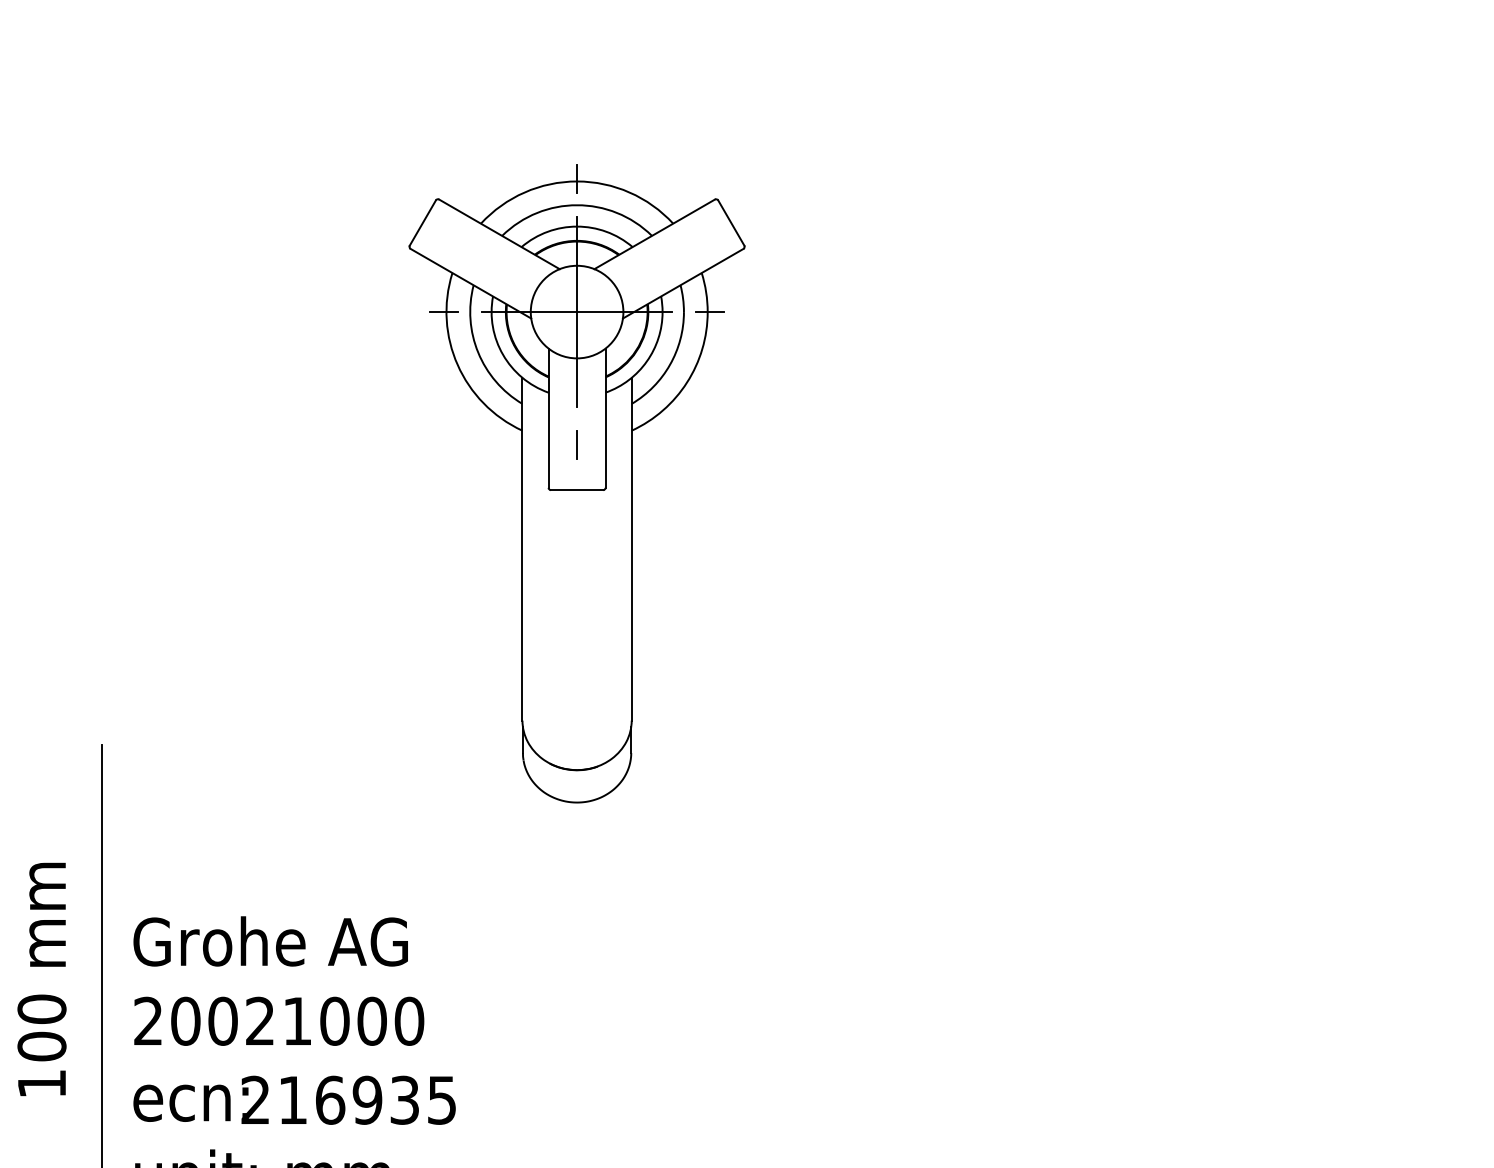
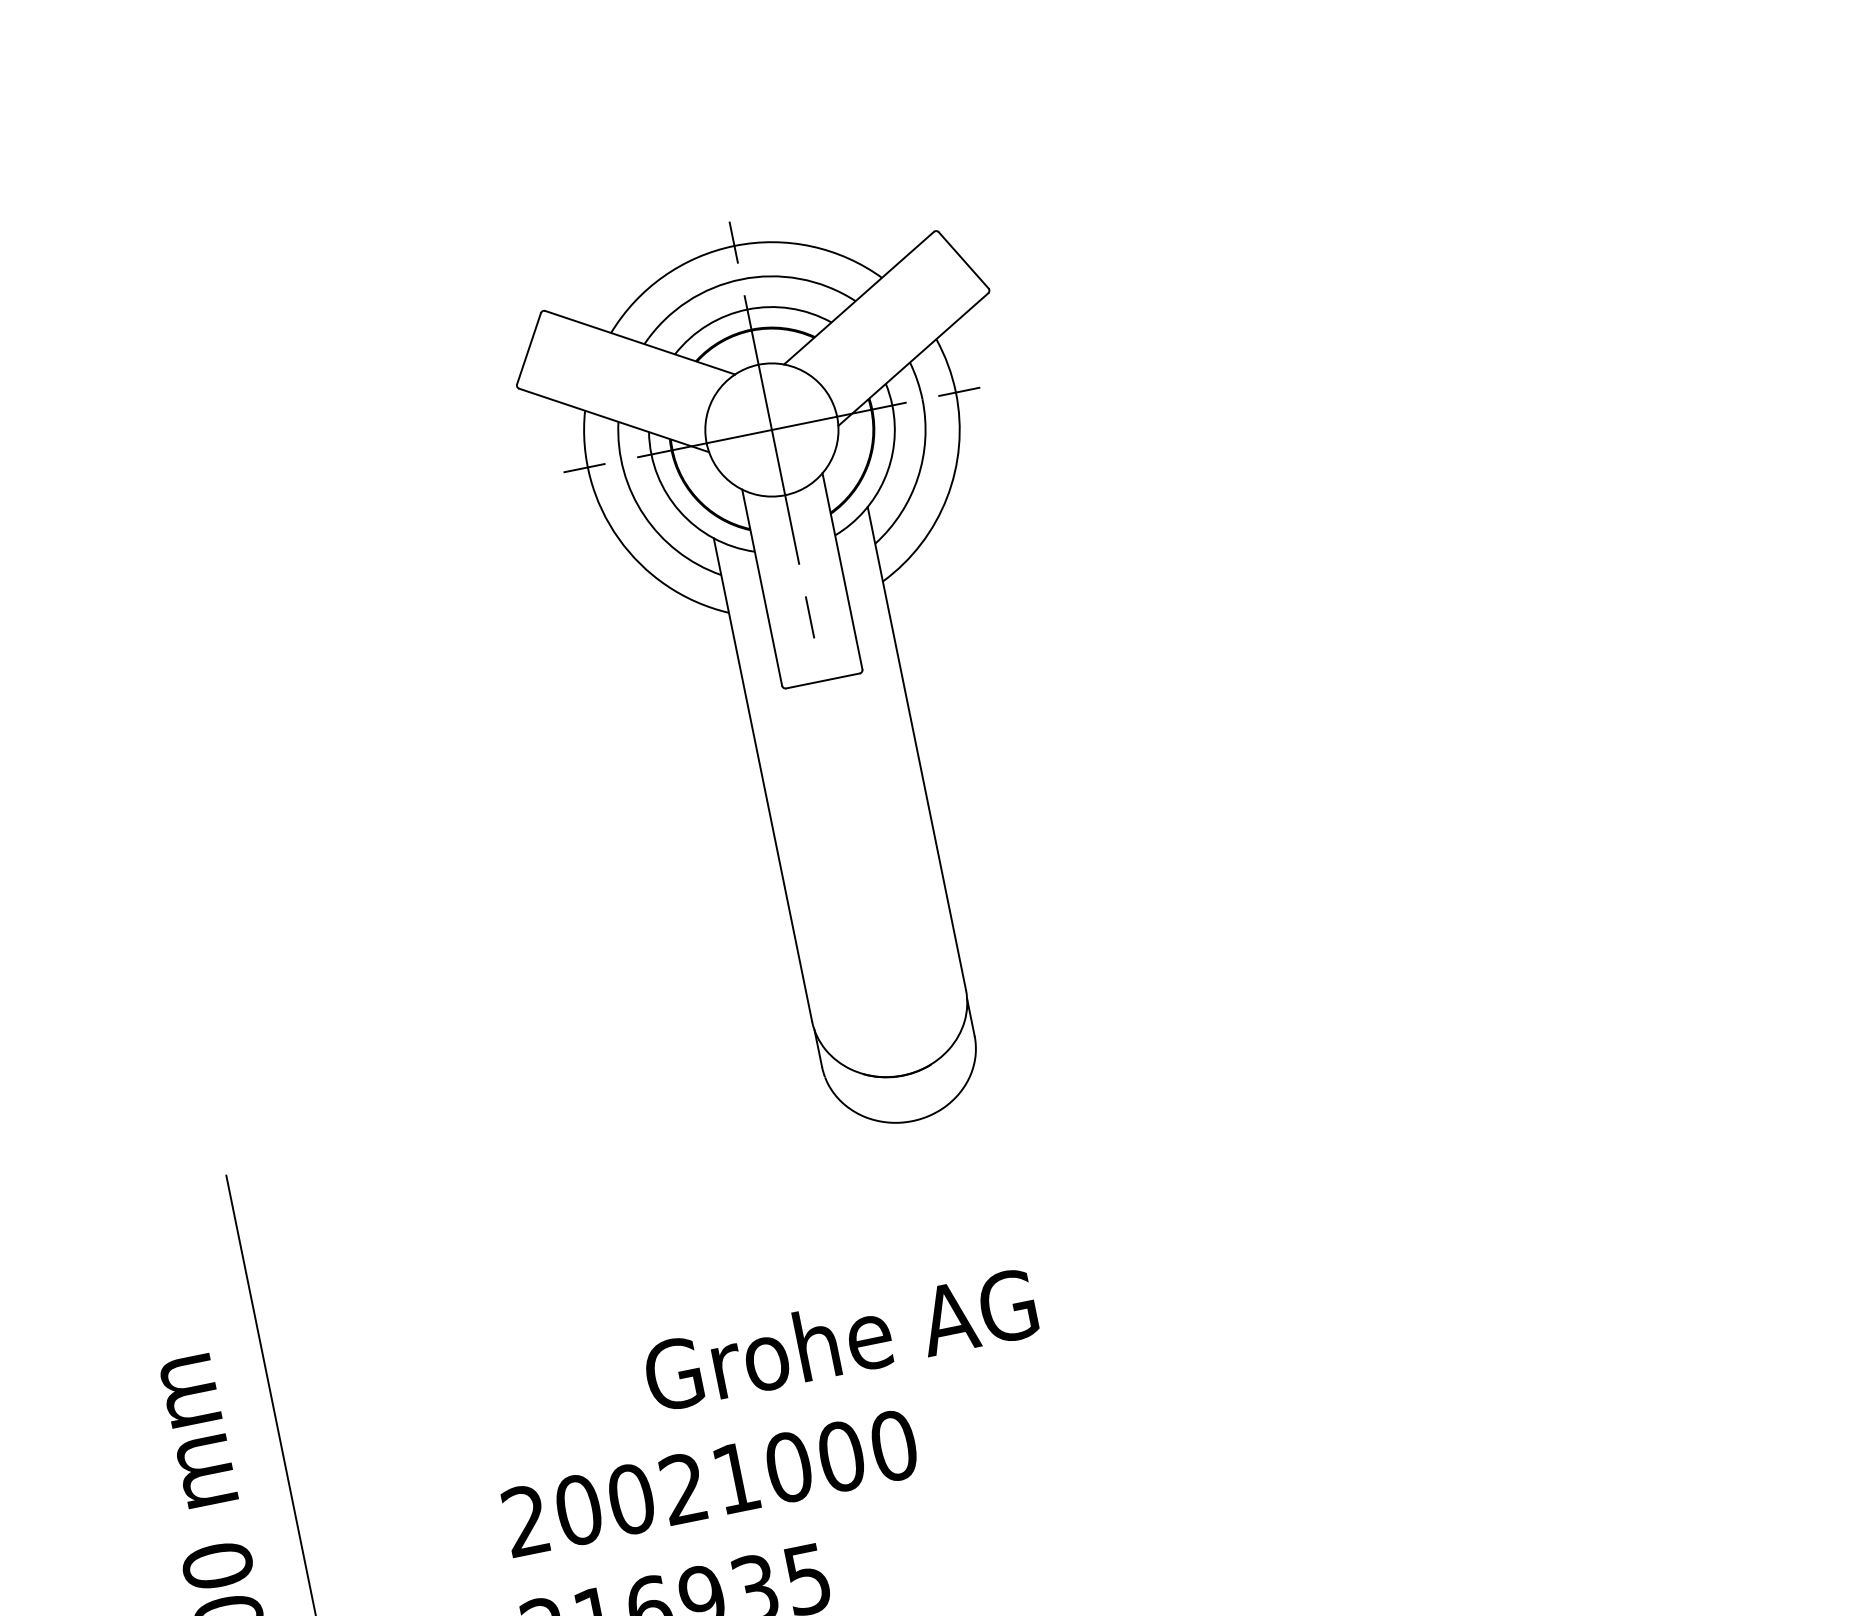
text: (270, 941) -> (840, 1339), moved
text: (279, 1020) -> (710, 1482), moved

